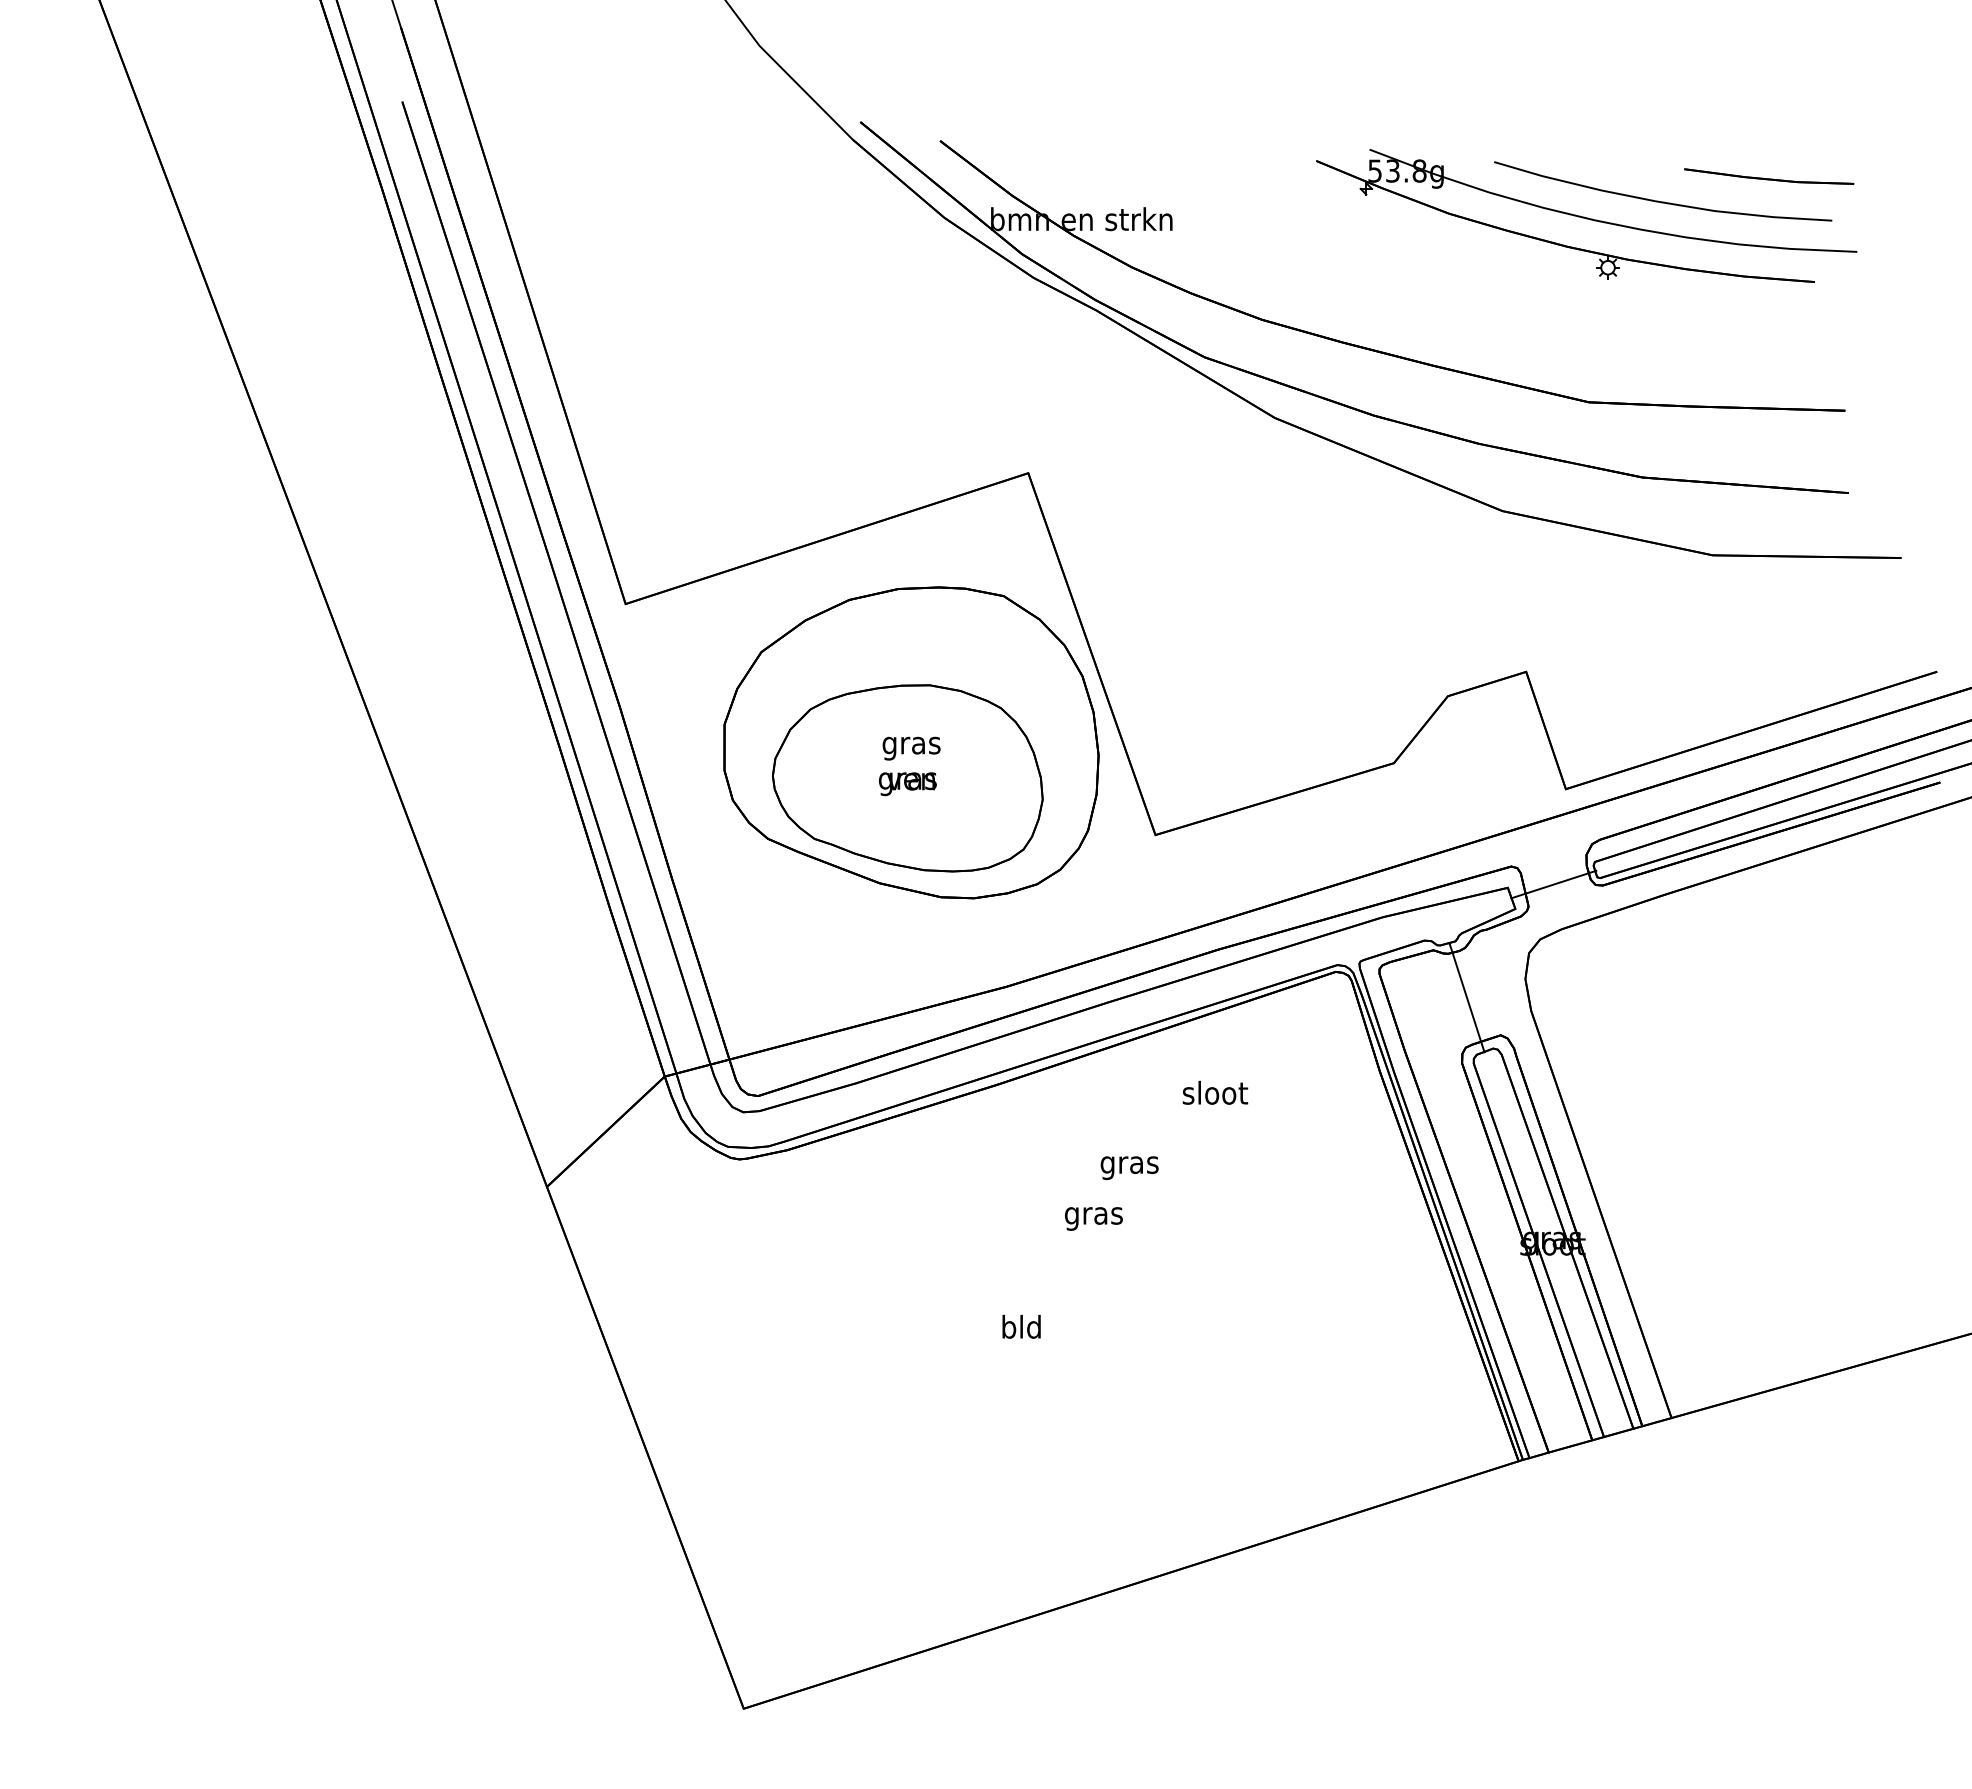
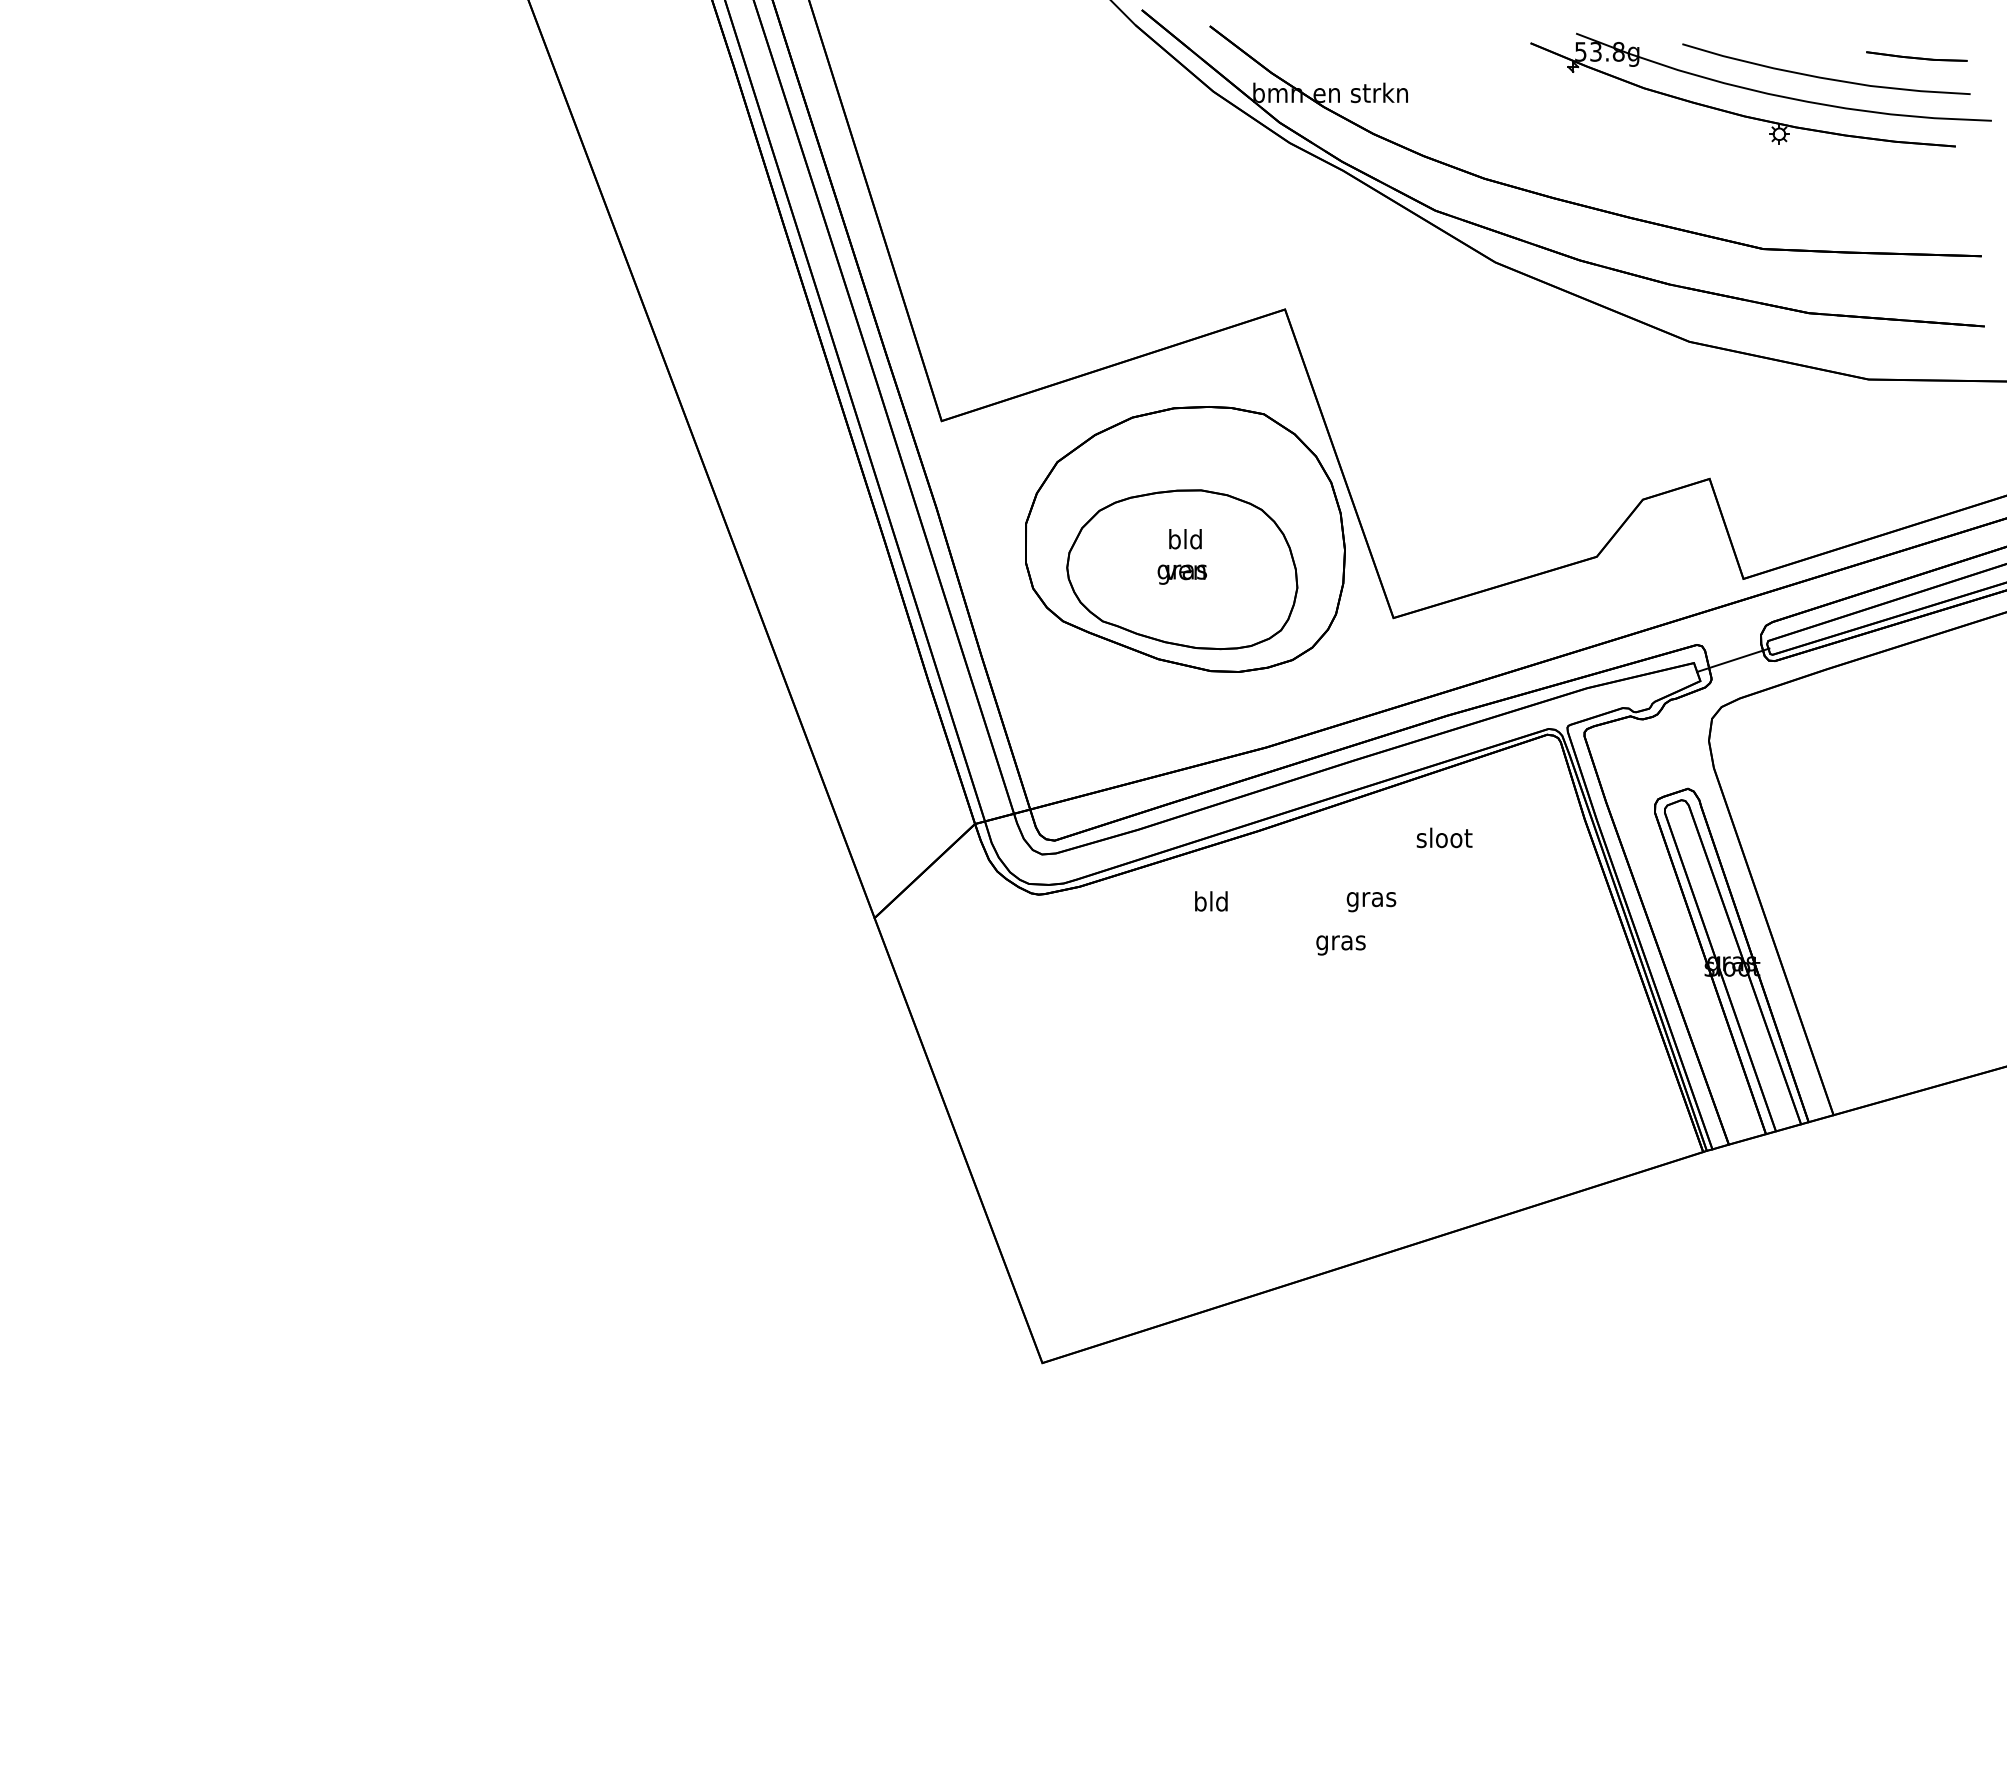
part: (1768, 176) -> (1916, 56), size x0.7
text: (911, 745) -> (1185, 541), gras -> bld
line: (1467, 997) -> (1659, 756), removed
text: (1021, 1326) -> (1211, 901), moved

